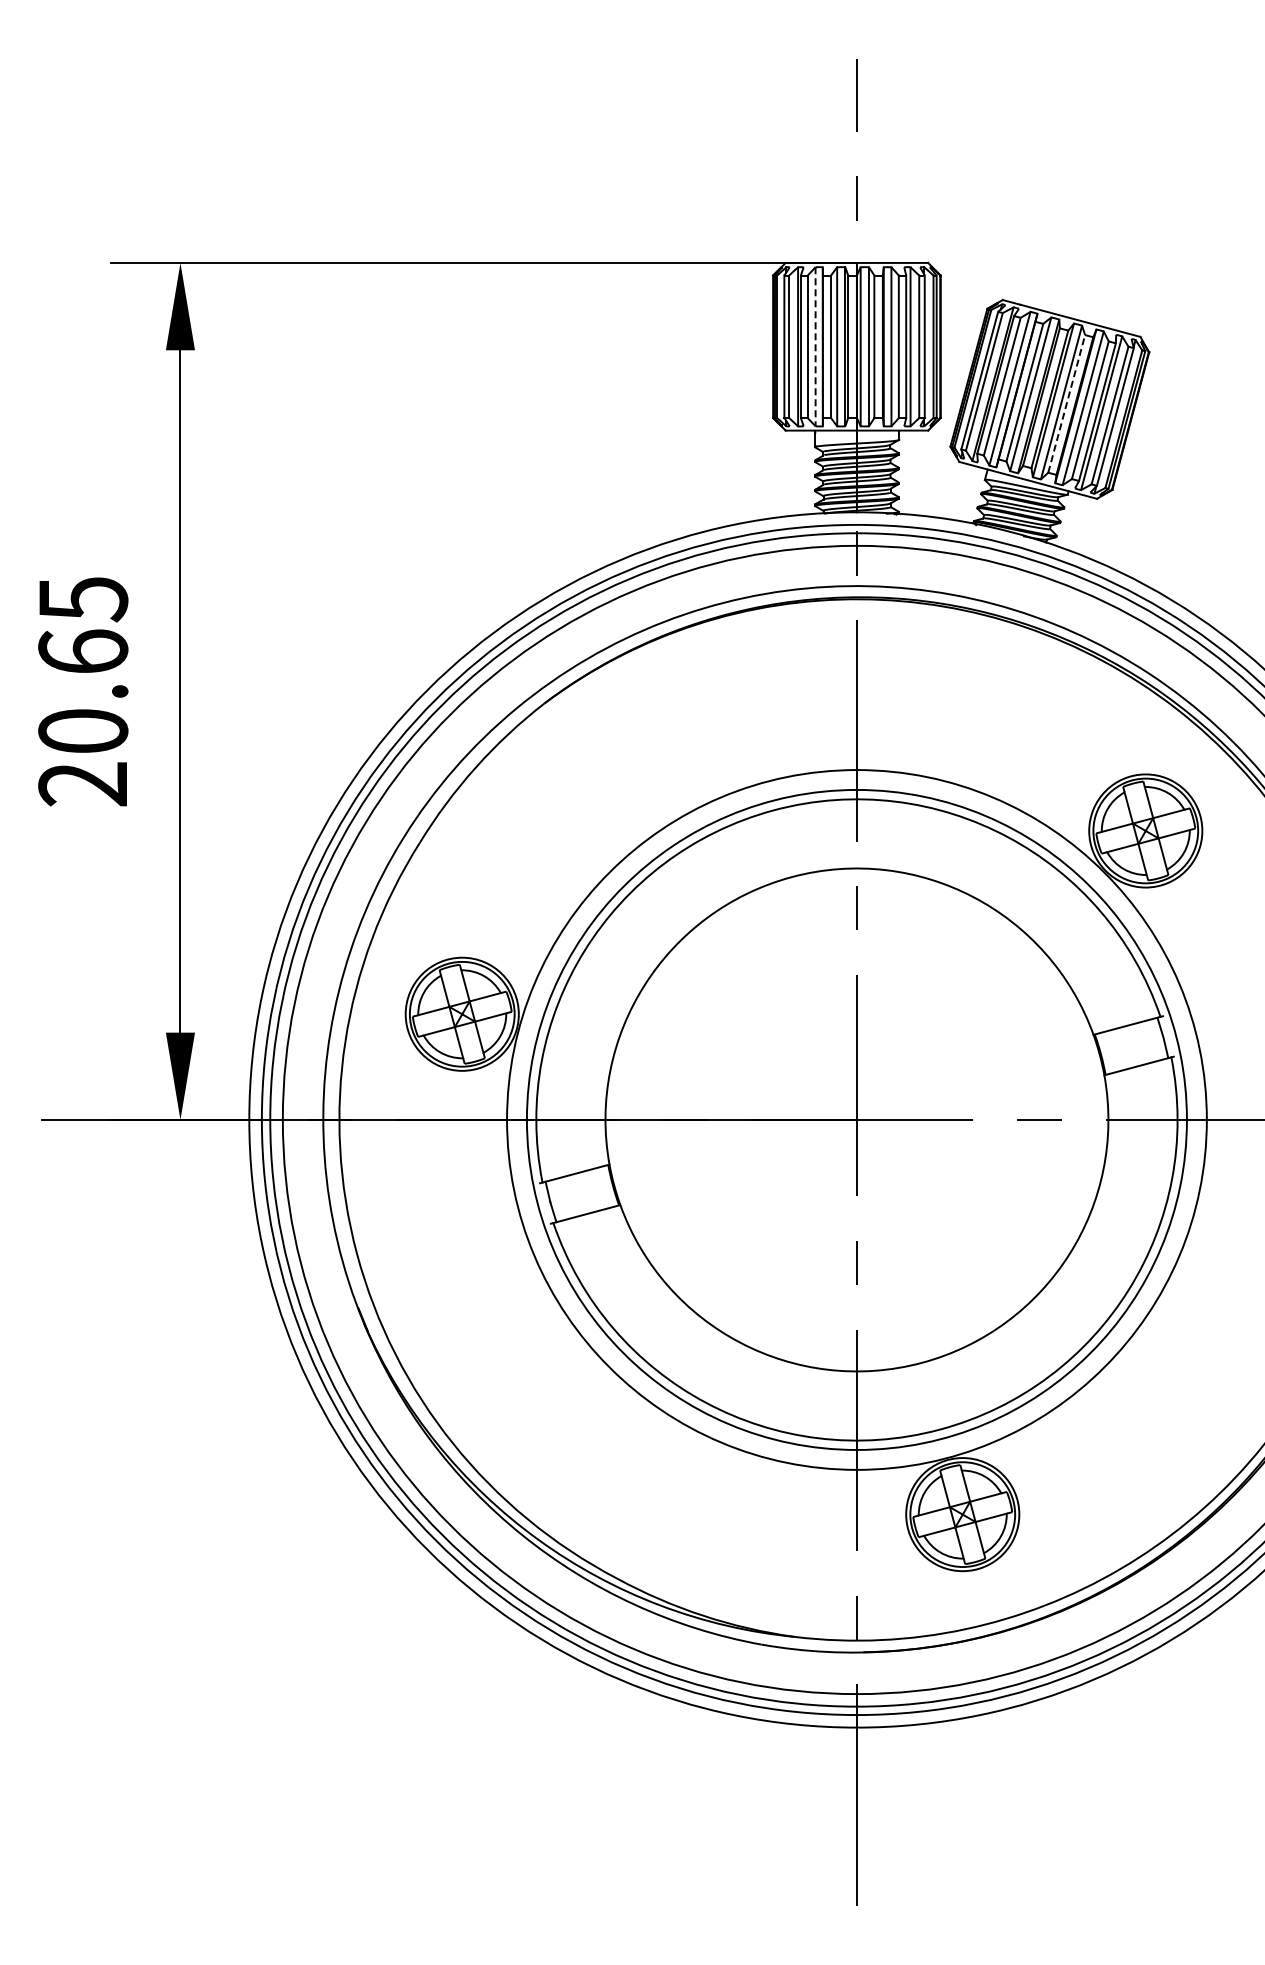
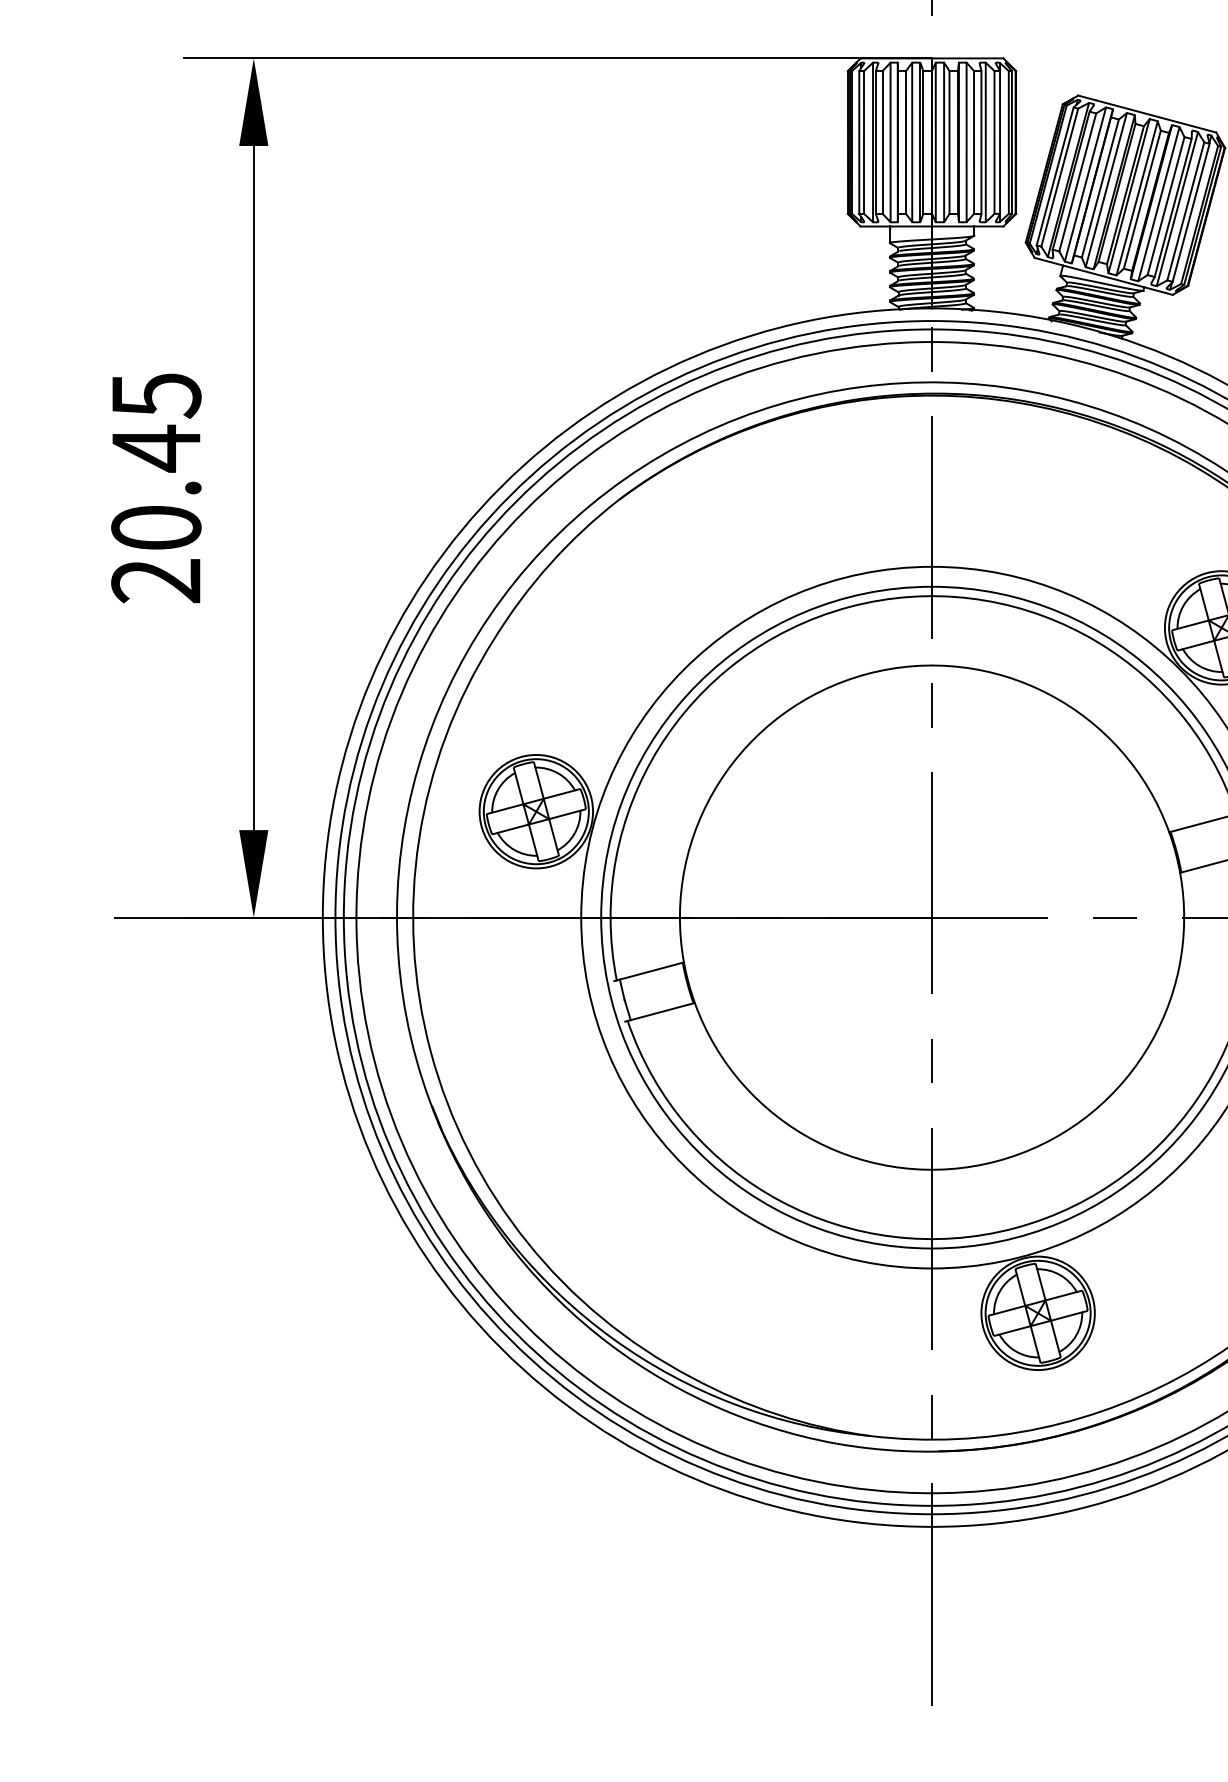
line: (815, 346) -> (890, 142), dashed -> solid
line: (1066, 403) -> (1142, 199), dashed -> solid
text: (83, 652) -> (156, 448), 20.65 -> 20.45

